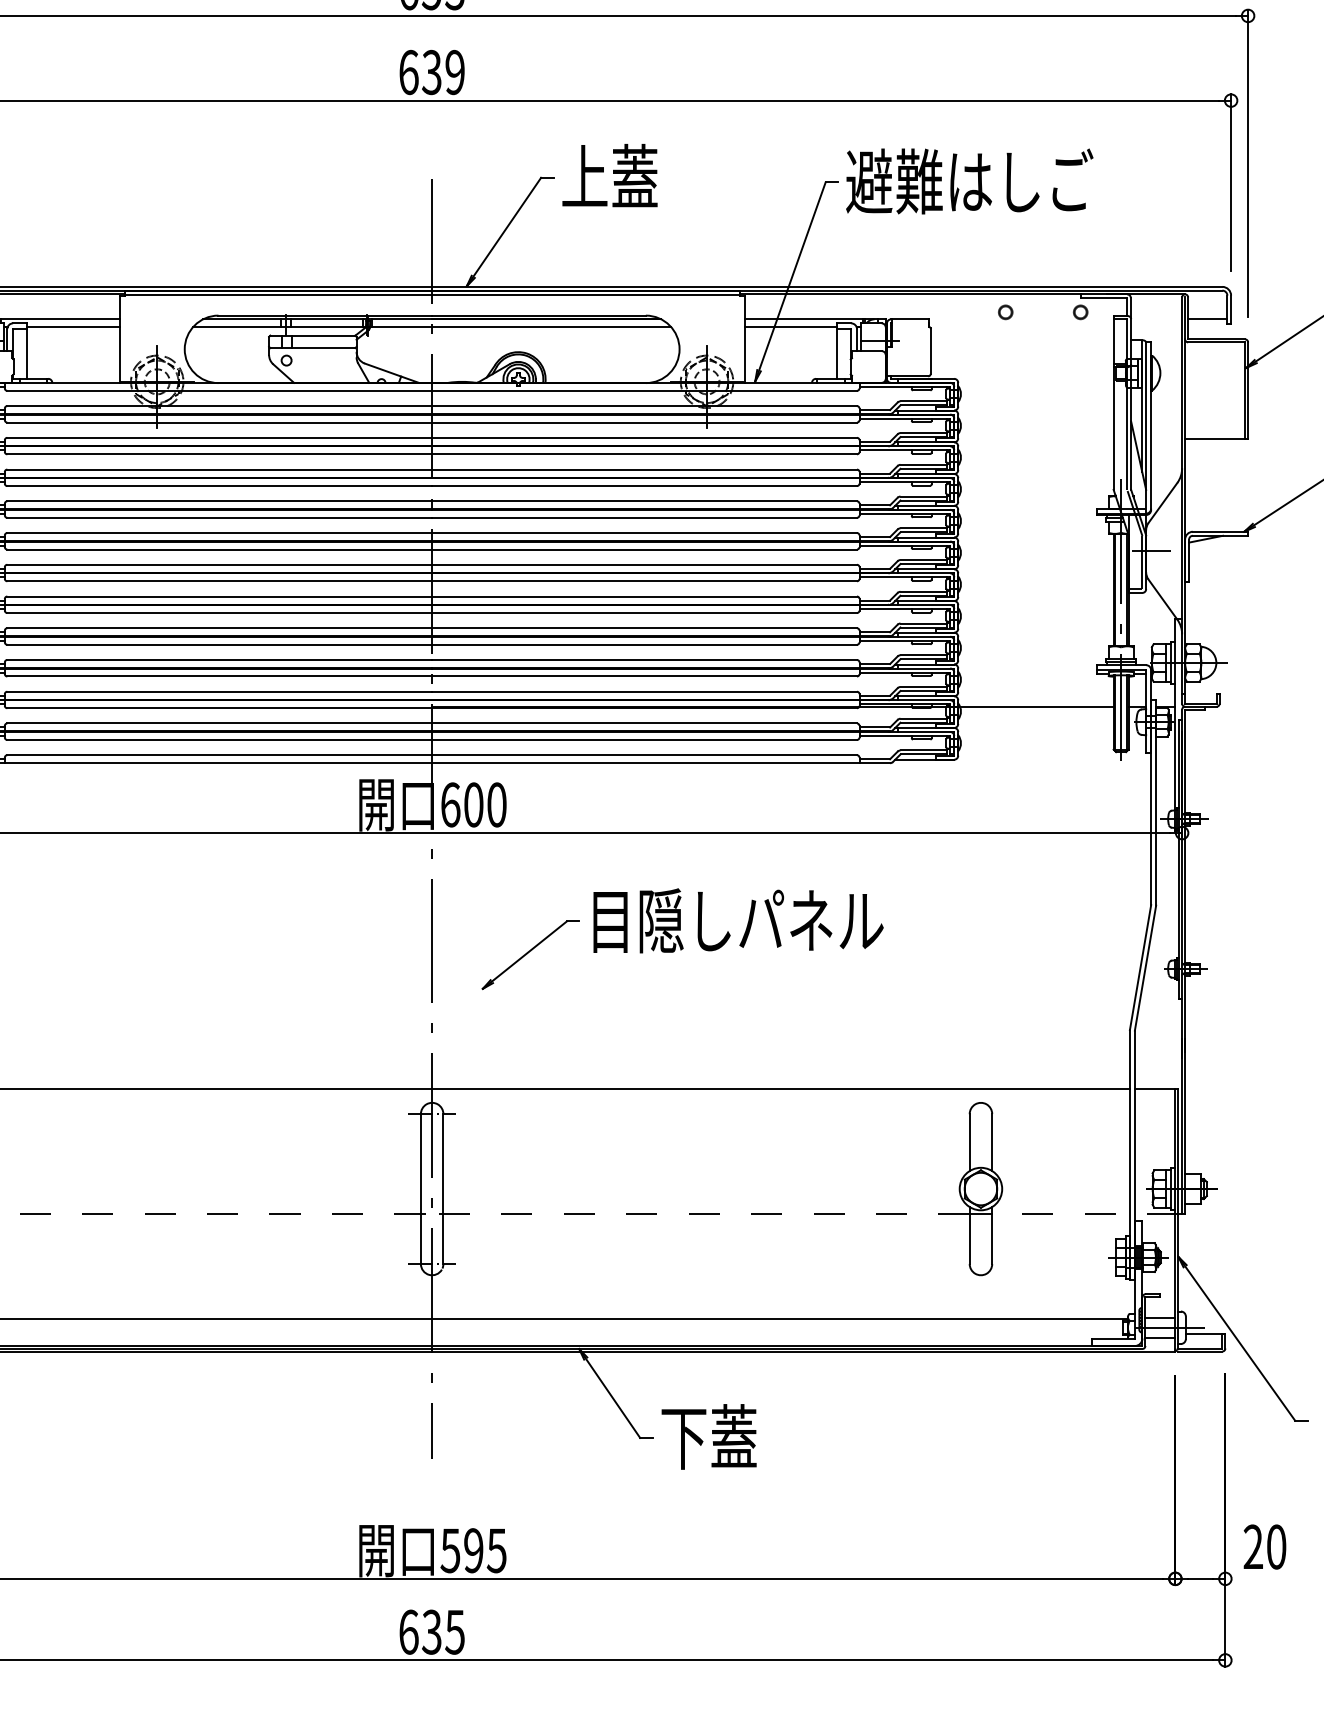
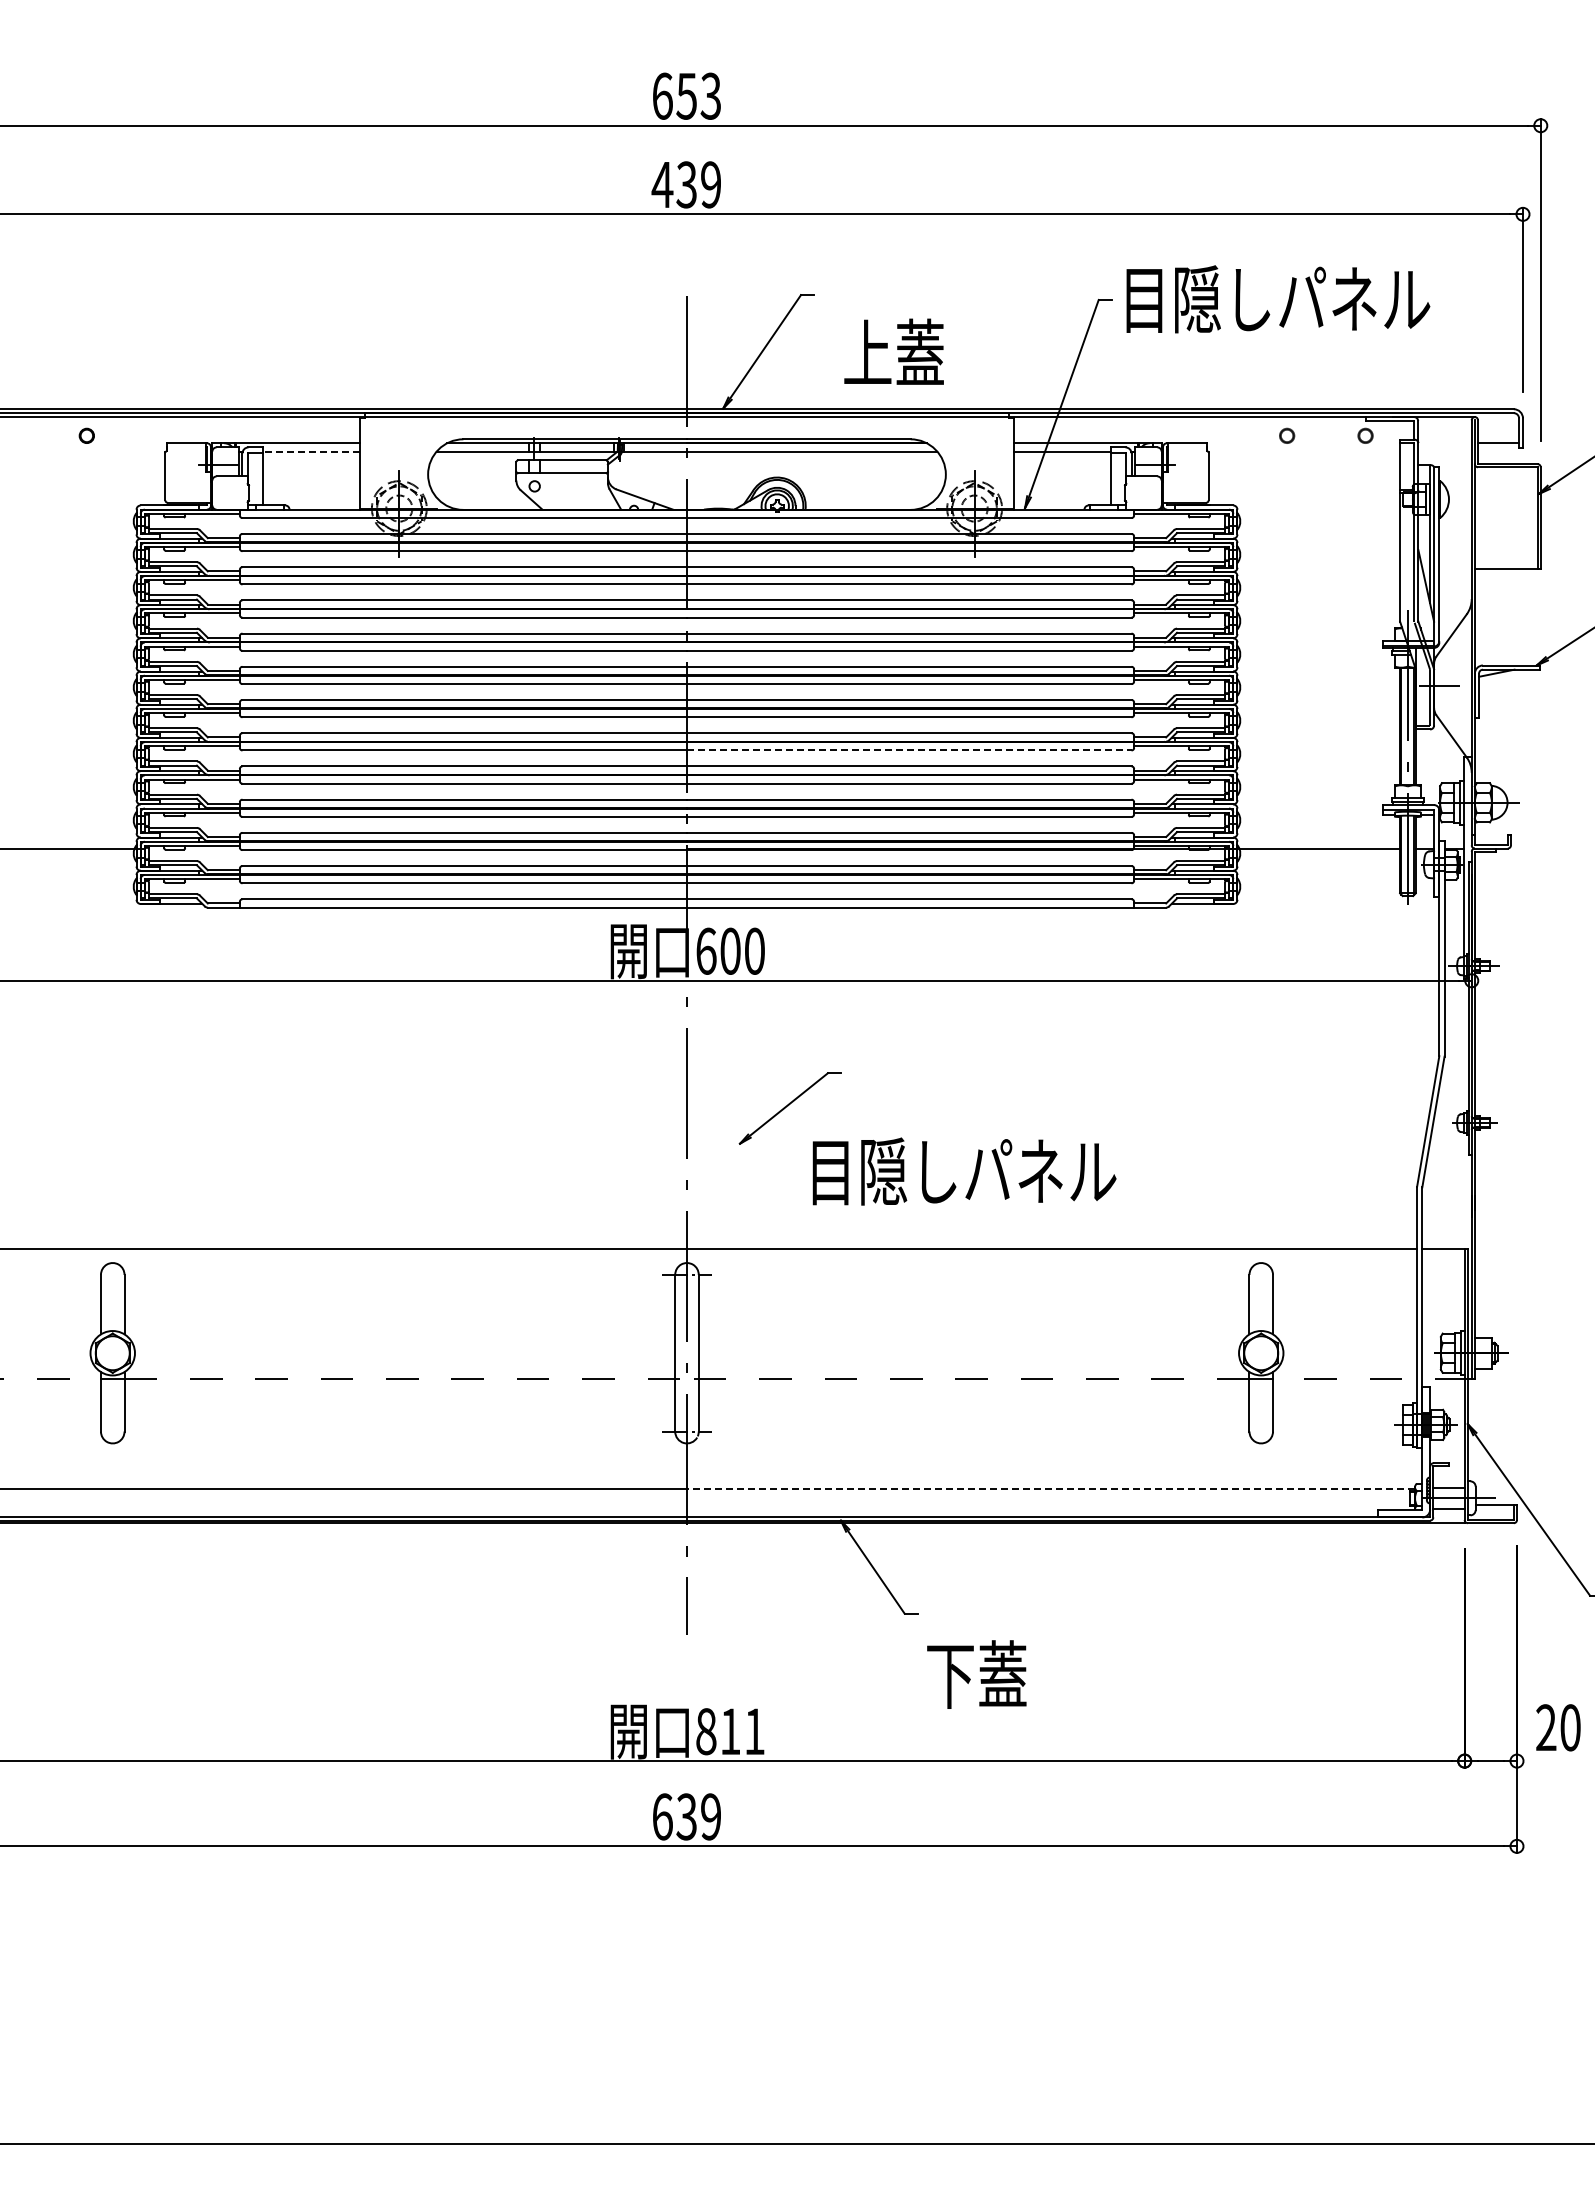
text: (408, 72) -> (662, 184), 639 -> 439
text: (609, 175) -> (893, 351), moved
text: (994, 181) -> (1275, 298), 避難はしご -> 目隠しパネル
line: (73, 327) -> (311, 451), solid -> dashed
line: (644, 613) -> (909, 750), solid -> dashed
text: (738, 920) -> (964, 1171), moved
line: (780, 1319) -> (1051, 1489), solid -> dashed
text: (708, 1436) -> (976, 1674), moved
text: (472, 1550) -> (729, 1731), 595 -> 811
text: (454, 1631) -> (710, 1816), 635 -> 639

